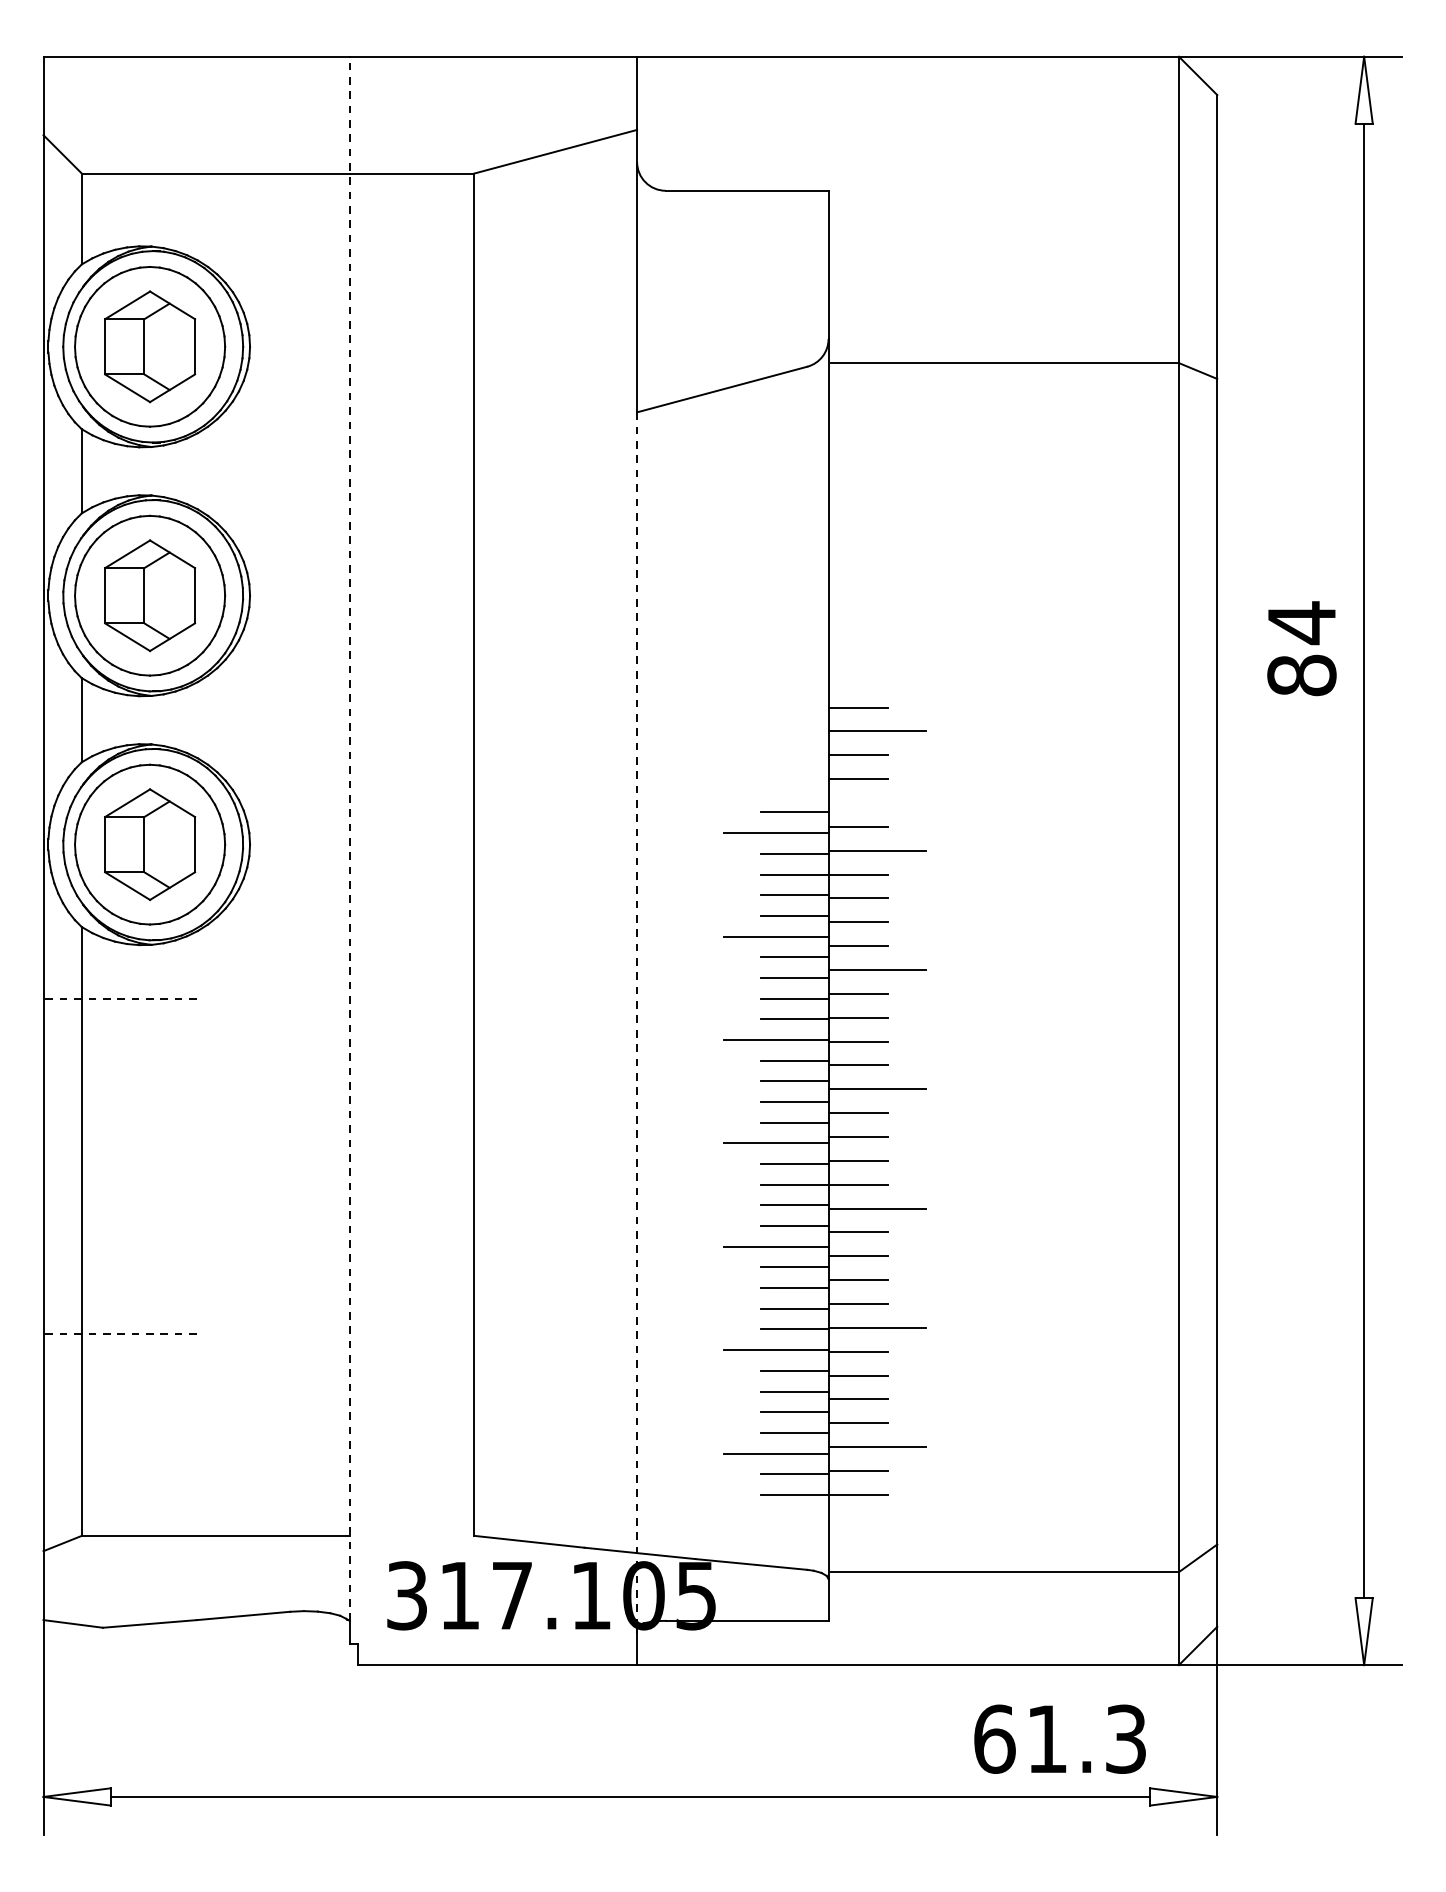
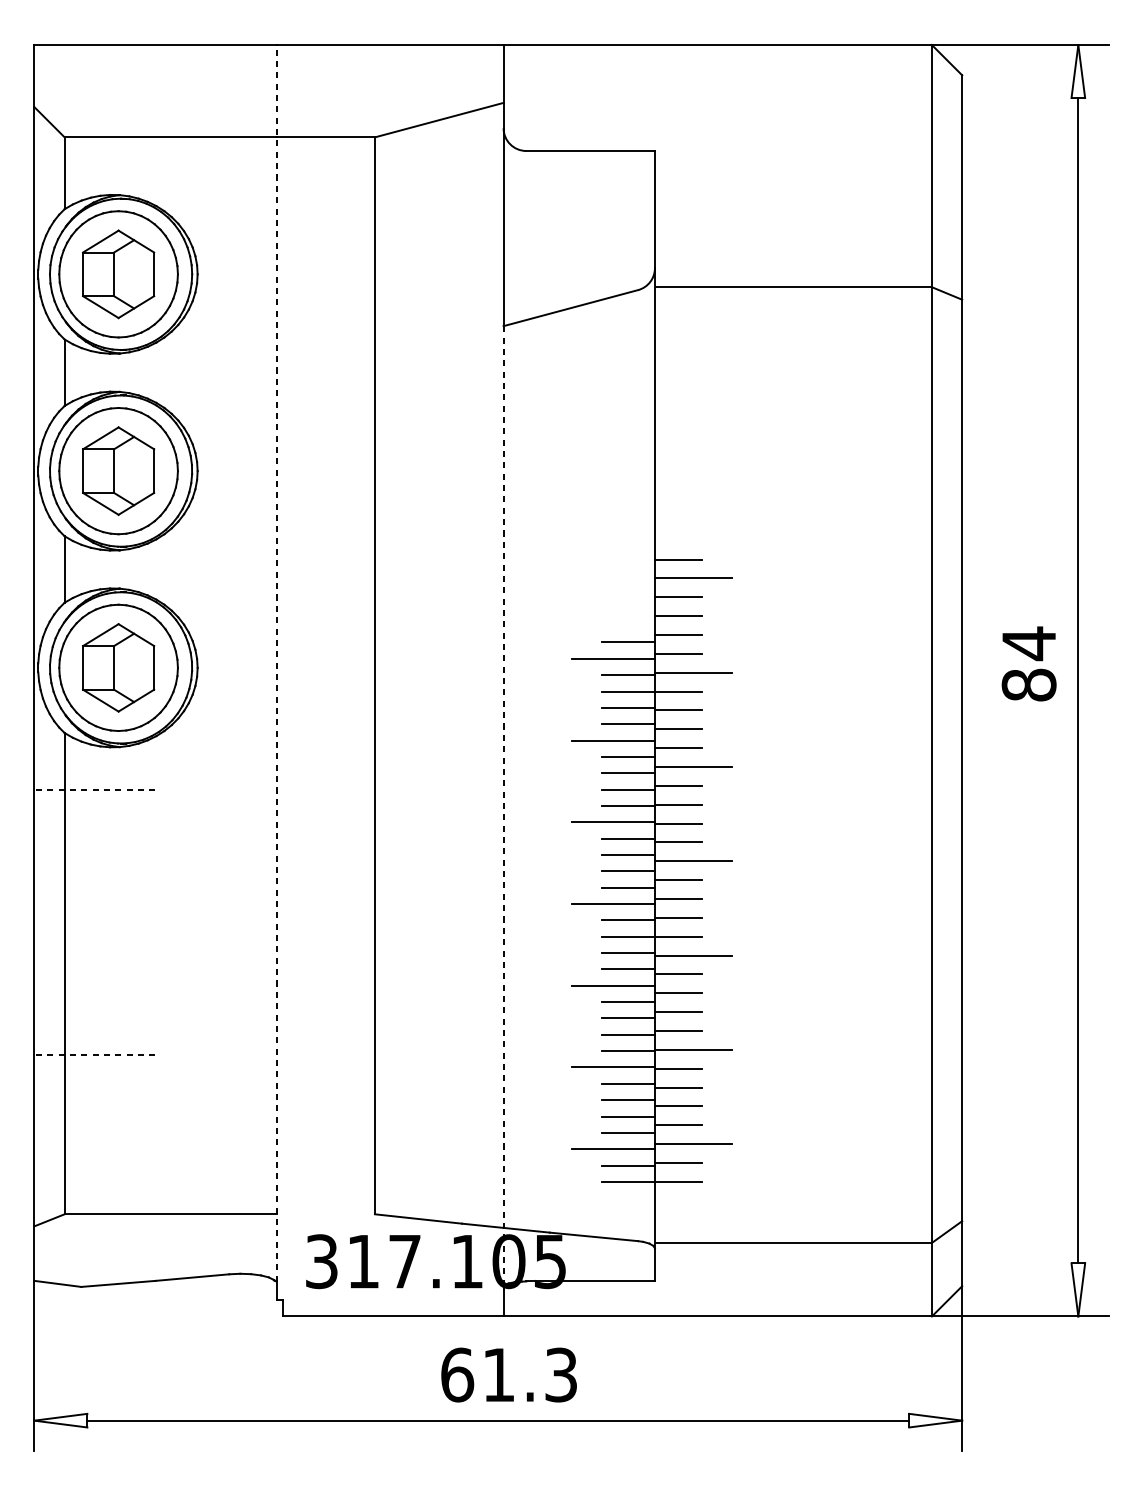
text: (1301, 648) -> (1028, 663), moved
line: (857, 802) -> (677, 634), added
text: (1059, 1738) -> (508, 1374), moved

